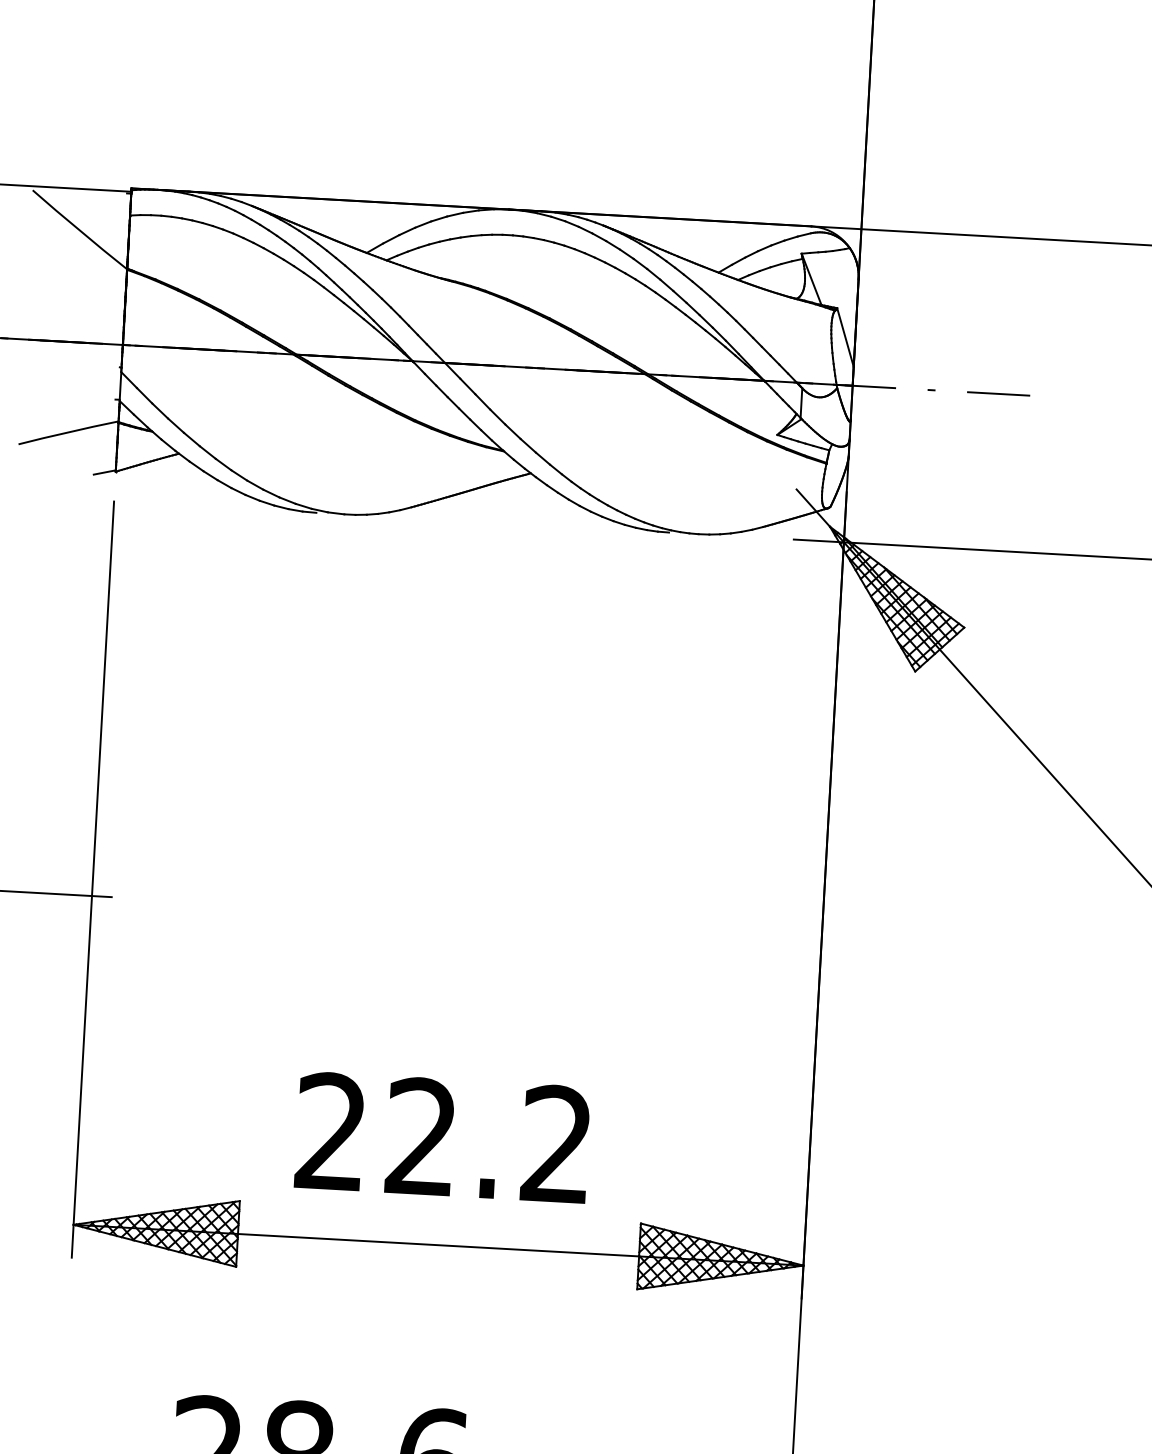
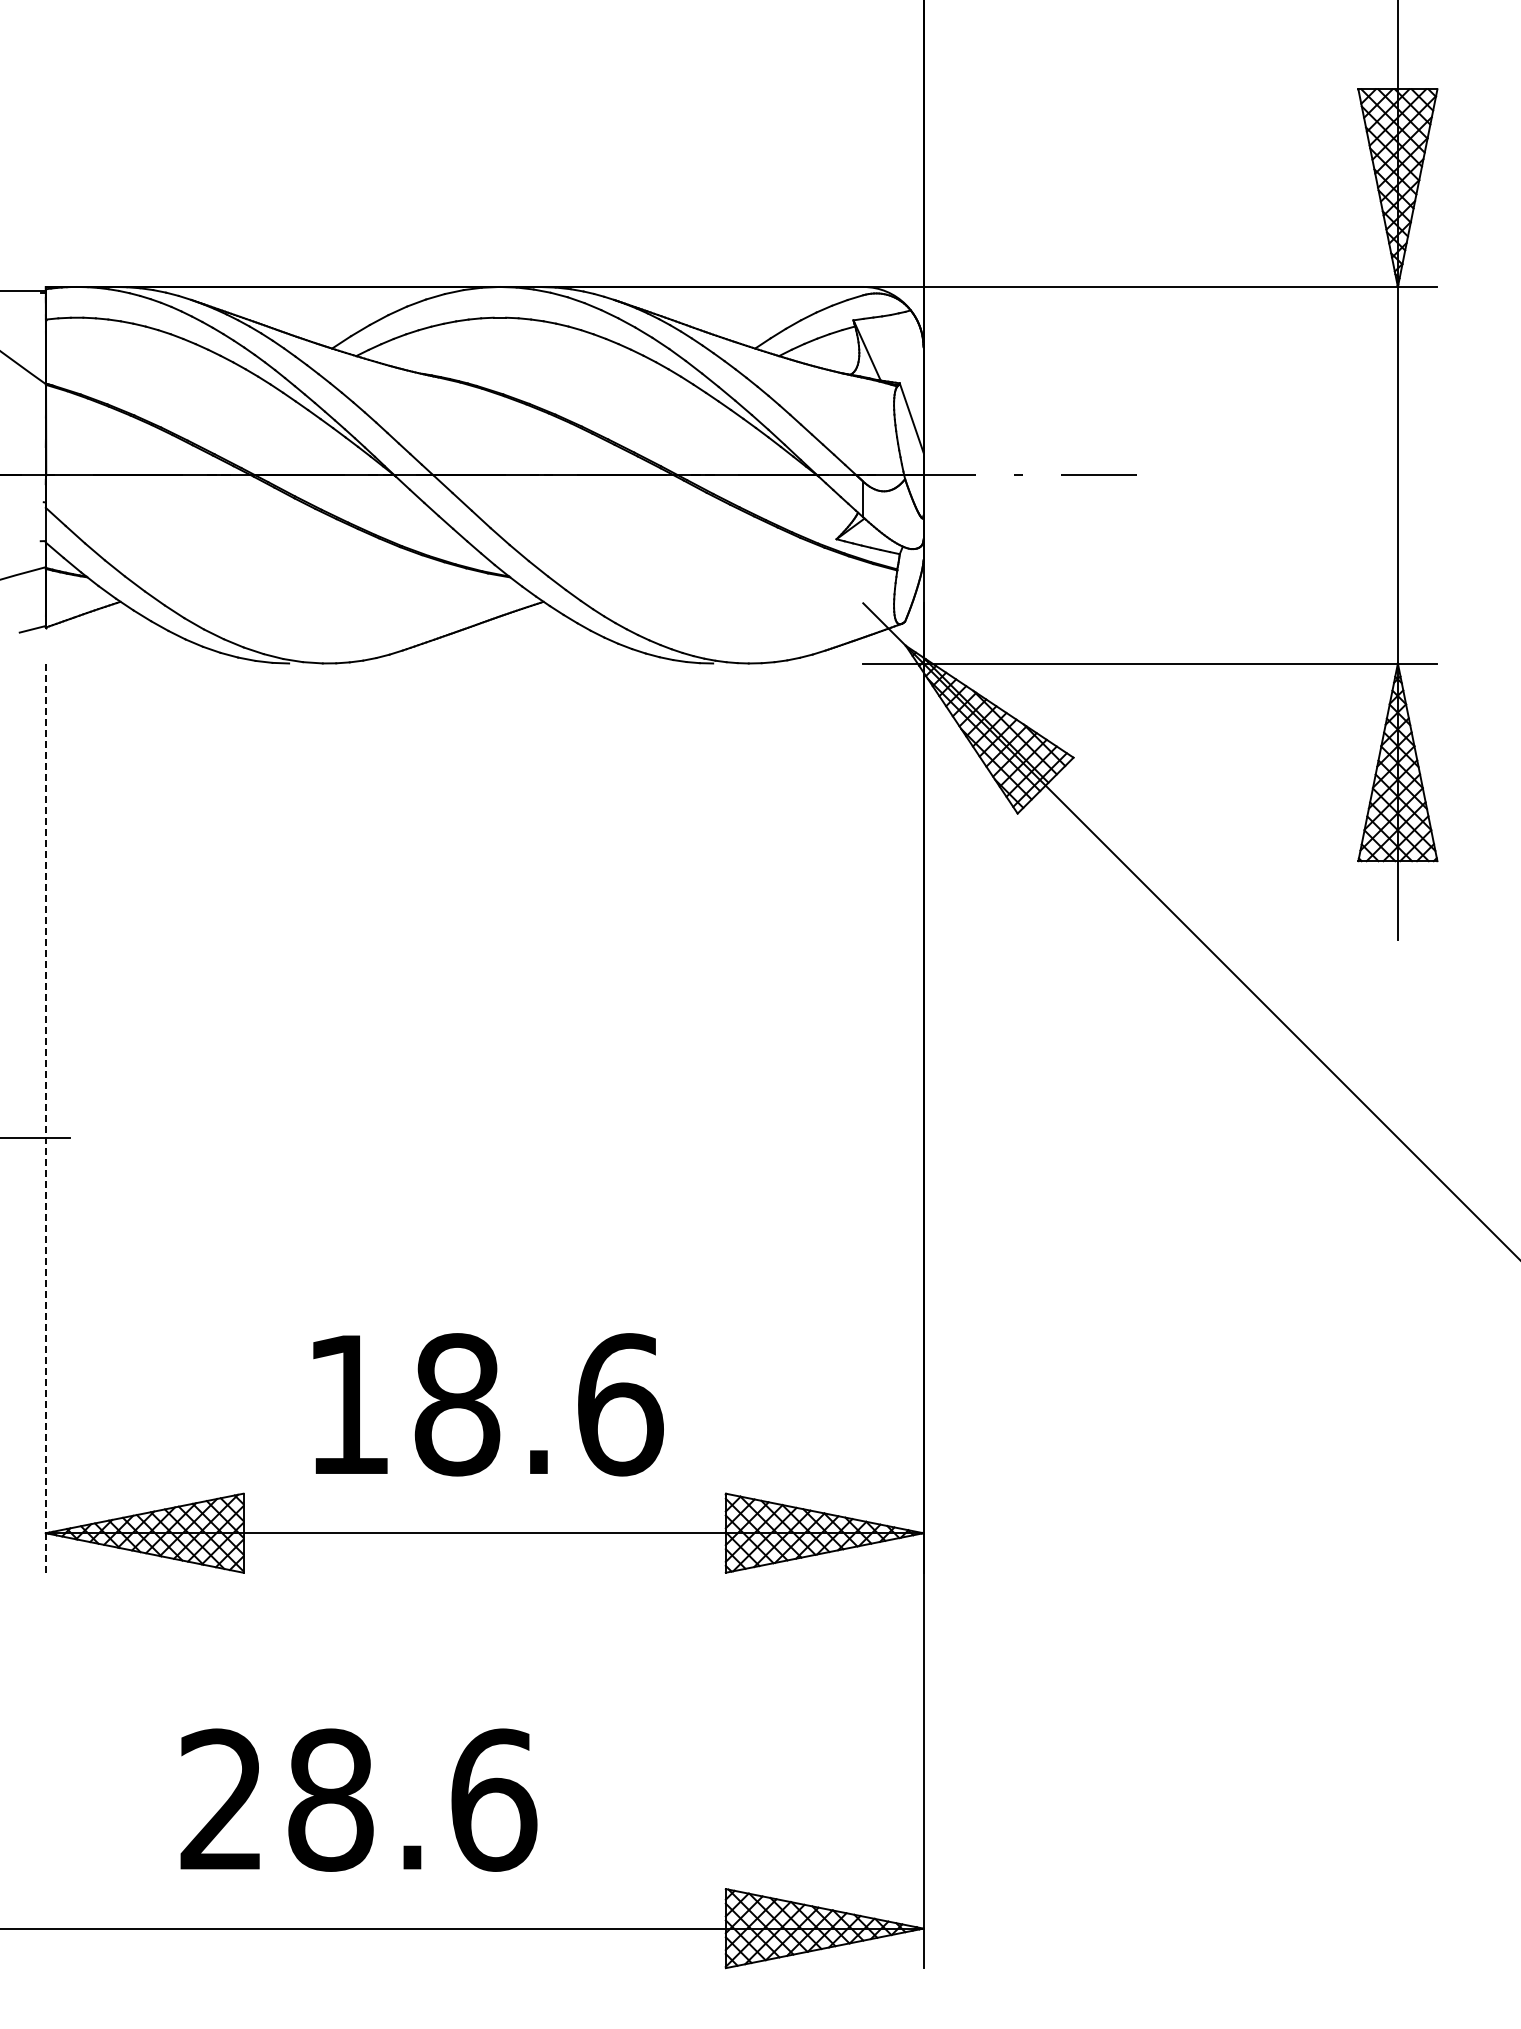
line: (92, 879) -> (45, 1118), solid -> dashed
text: (445, 1138) -> (485, 1404), 22.2 -> 18.6

